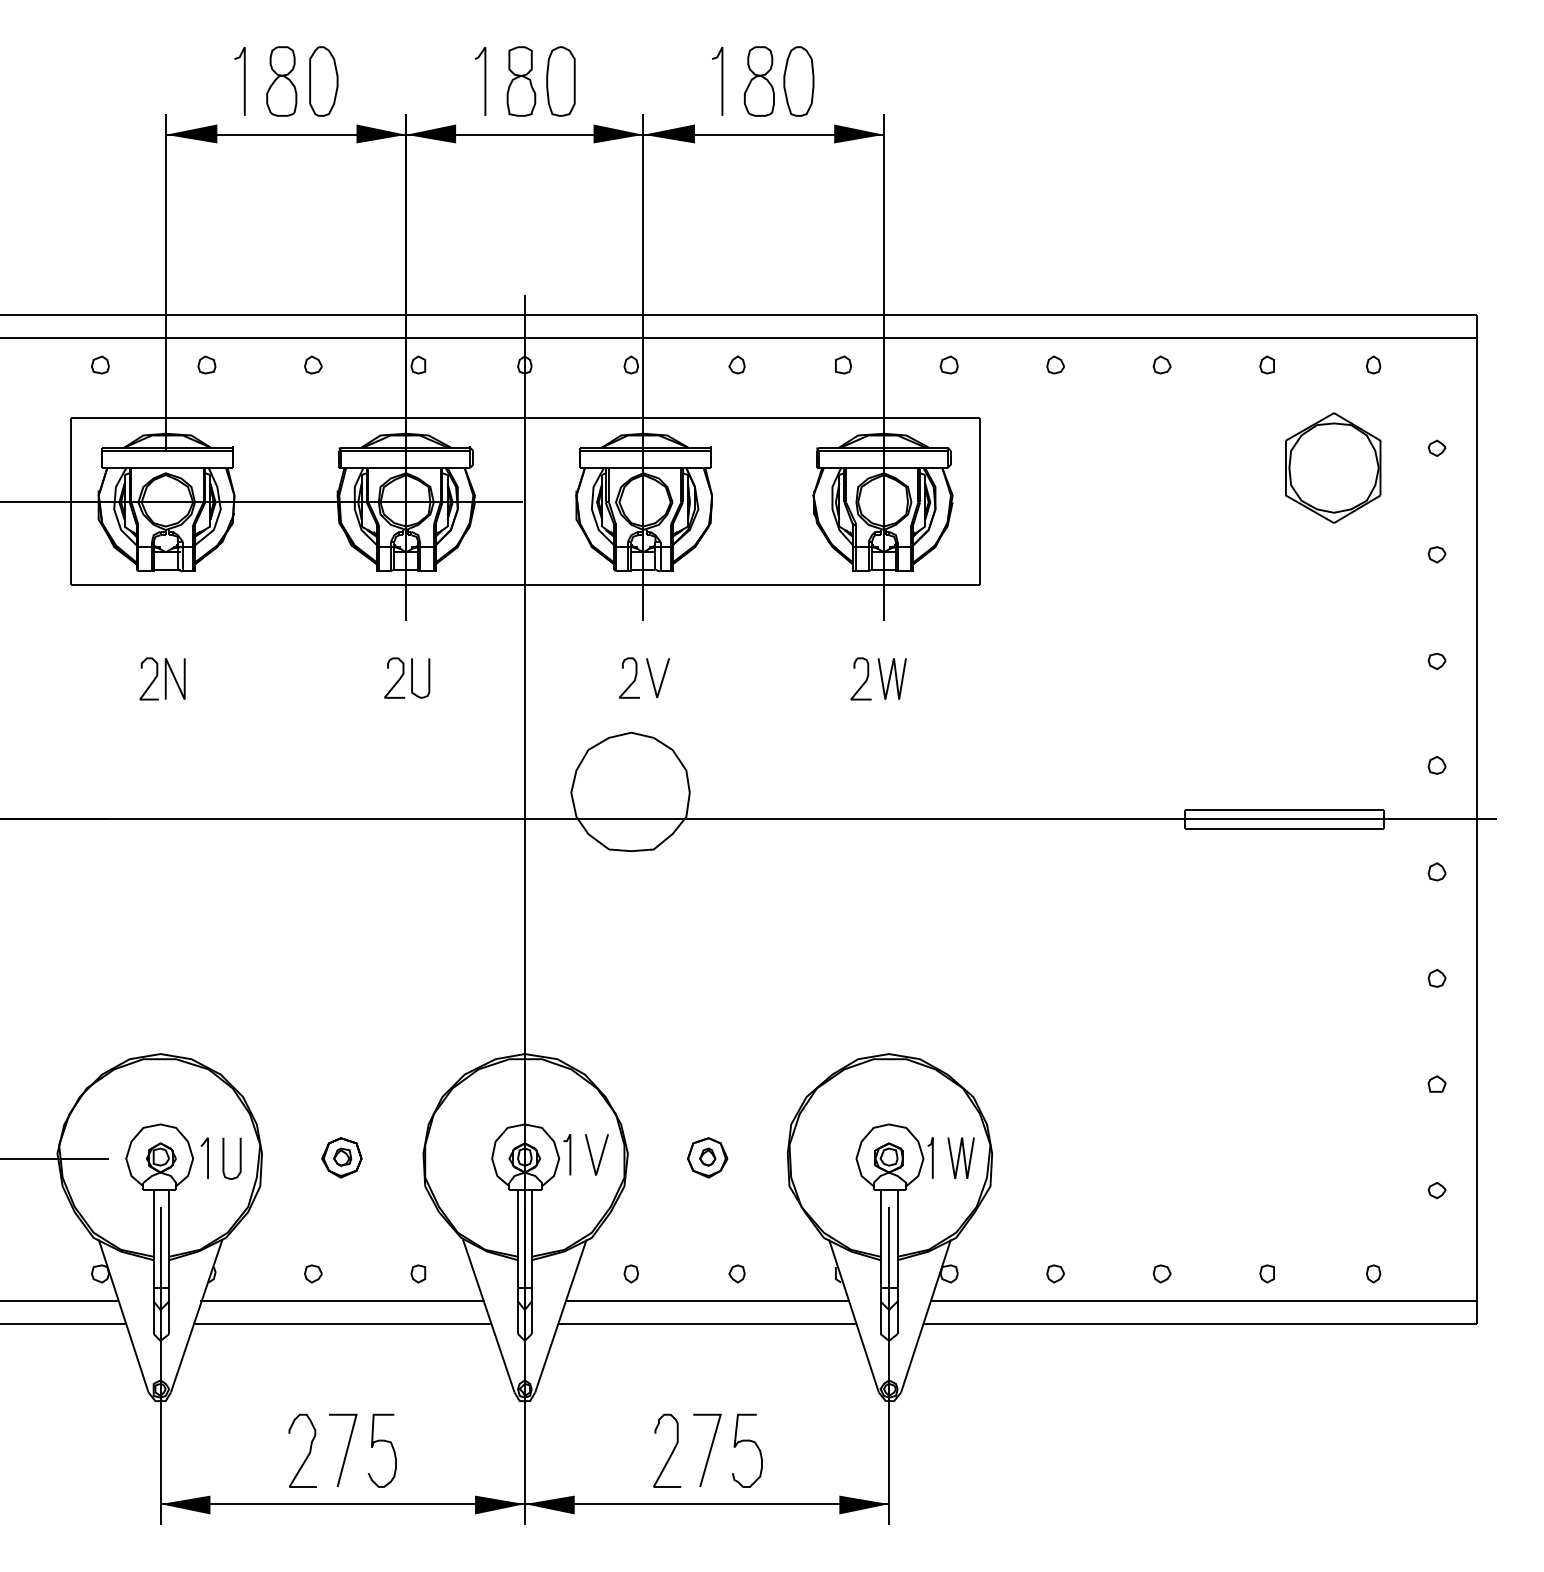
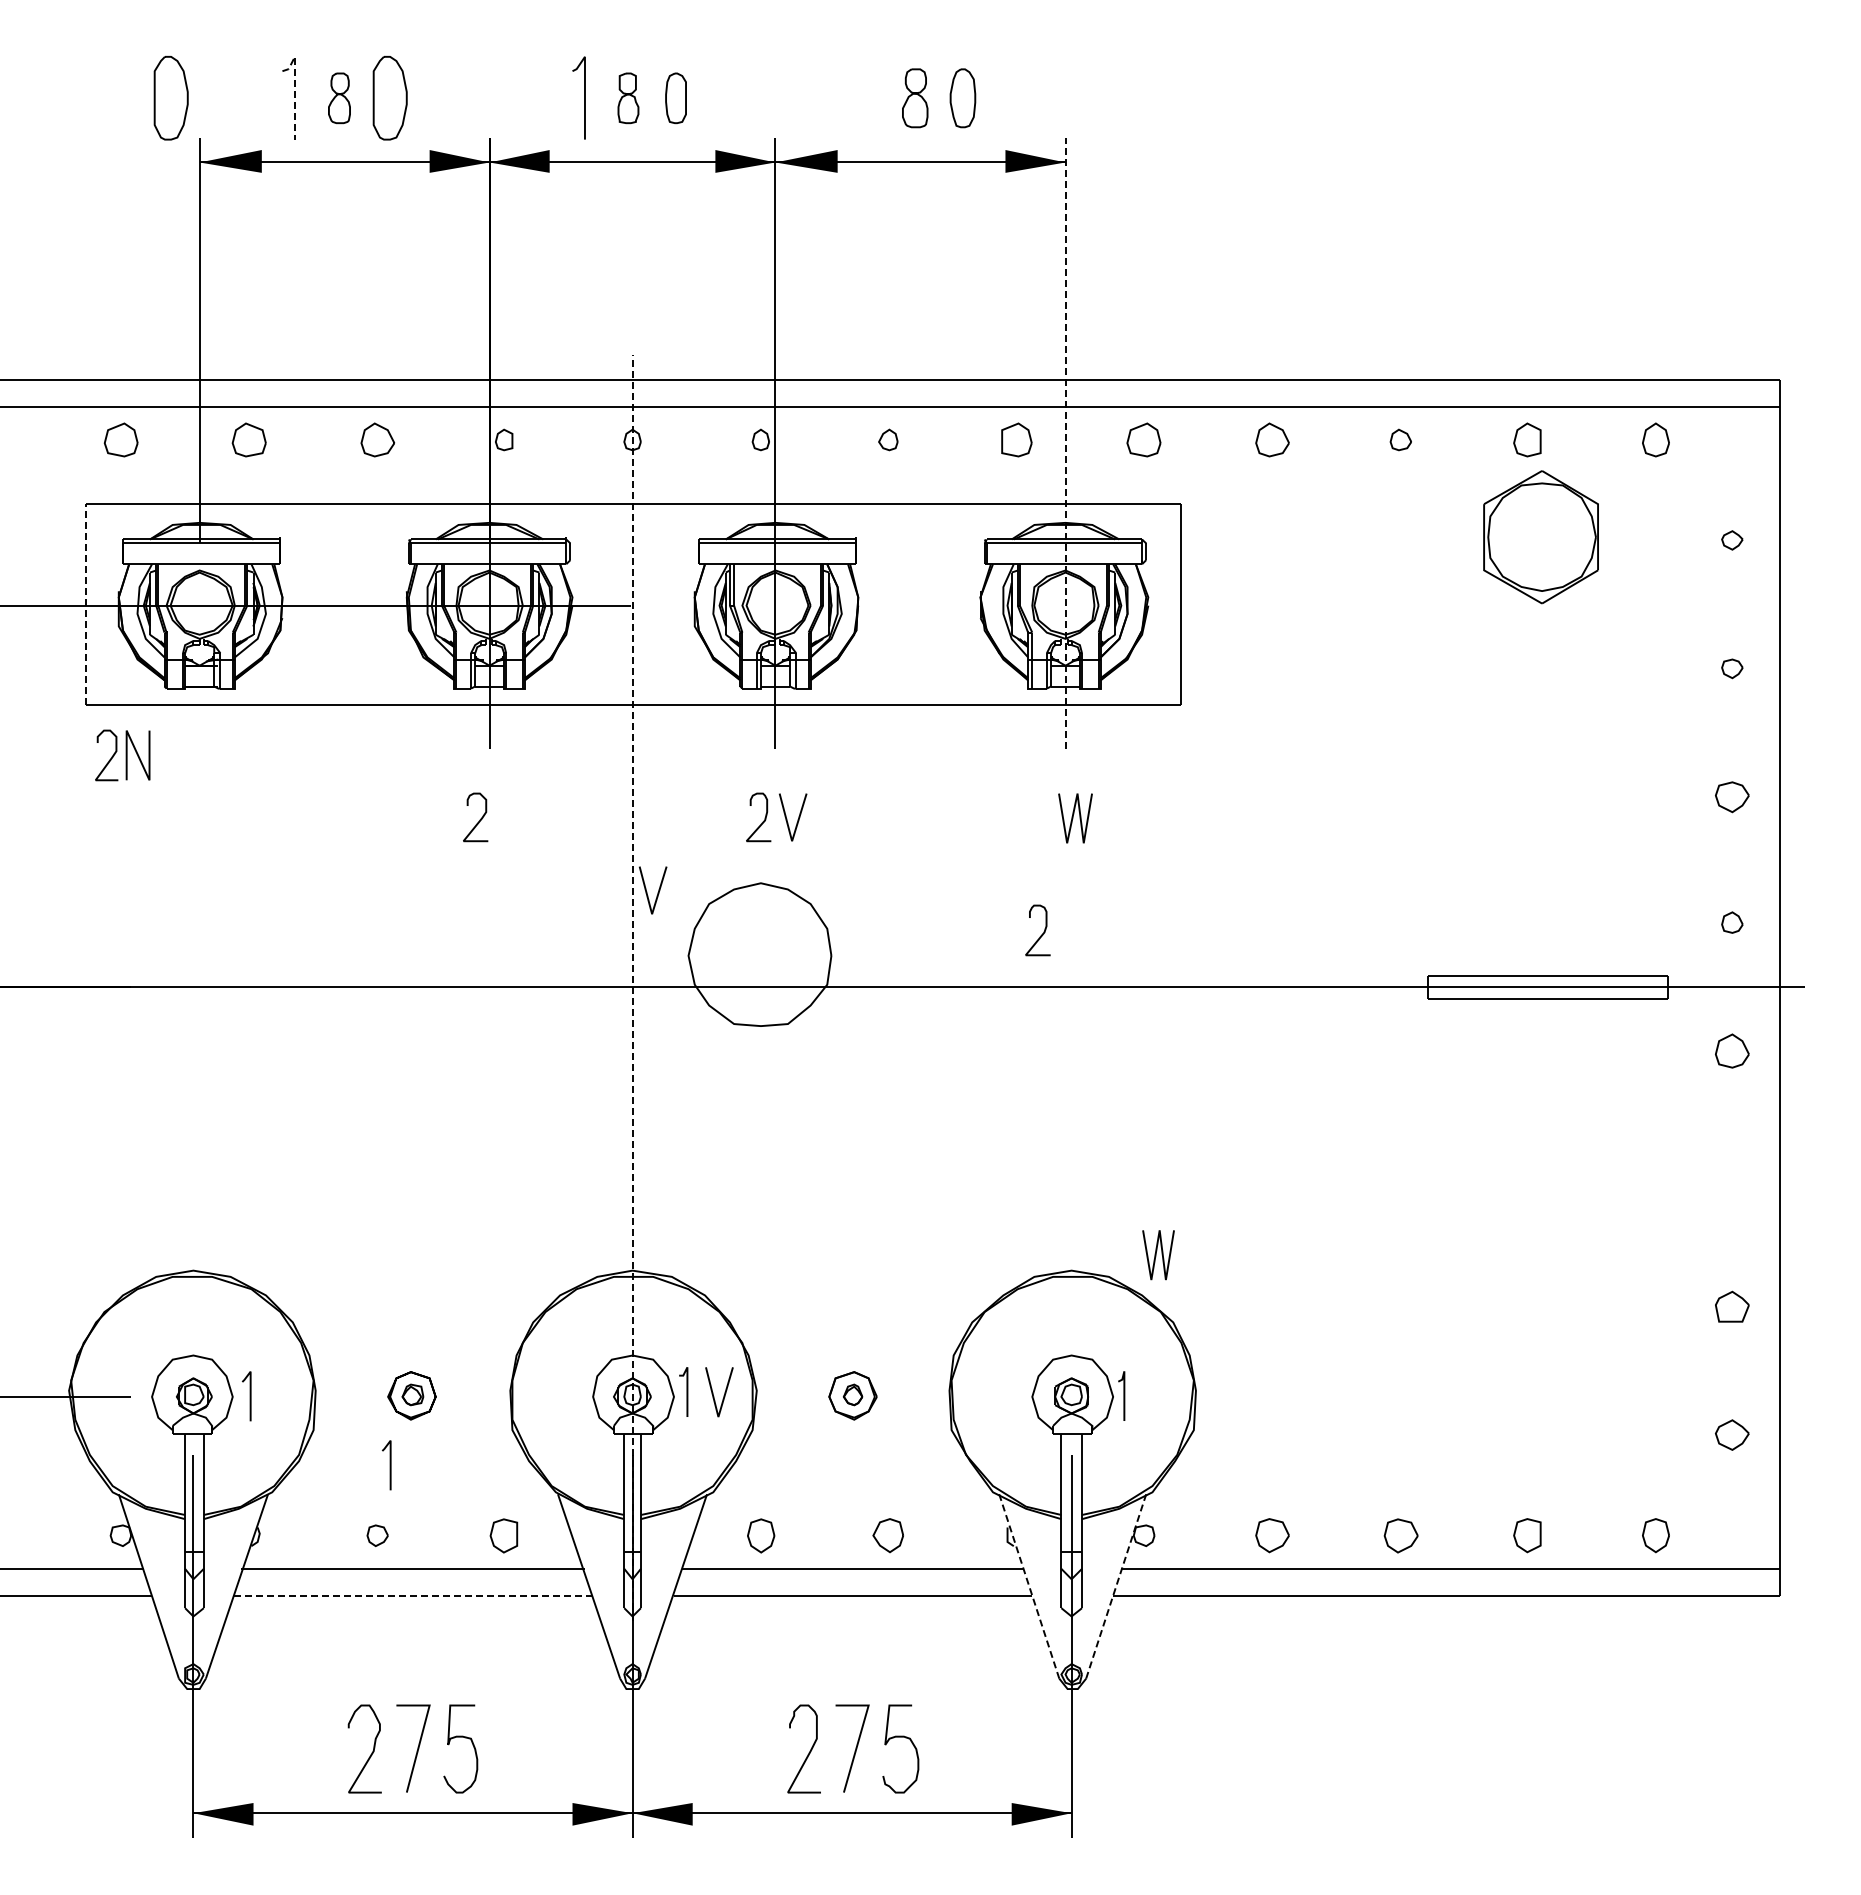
line: (244, 71) -> (294, 86), solid -> dashed
line: (721, 80) -> (869, 97), removed
part: (141, 81) -> (170, 98), added
part: (281, 81) -> (339, 98), size x0.6
part: (521, 81) -> (628, 98), size x0.6
part: (560, 81) -> (675, 98), size x0.6
part: (758, 81) -> (914, 98), size x0.7
part: (798, 81) -> (962, 98), size x0.7
part: (100, 364) -> (120, 439), size x1.6
part: (207, 364) -> (249, 439), size x1.6
part: (313, 364) -> (377, 439), size x1.6
part: (843, 364) -> (1016, 439), size x1.6
part: (949, 364) -> (1144, 439), size x1.6
part: (1055, 364) -> (1272, 439), size x1.6
part: (1267, 364) -> (1527, 439), size x1.6
part: (1373, 364) -> (1655, 439), size x1.6
line: (883, 367) -> (1065, 443), solid -> dashed
part: (1332, 468) -> (1540, 537), moved
line: (71, 501) -> (85, 604), solid -> dashed
part: (1437, 661) -> (1732, 797), size x1.6
part: (162, 678) -> (122, 755), moved
curve: (412, 678) -> (497, 817), removed
curve: (864, 682) -> (1041, 934), moved
line: (545, 740) -> (657, 892), added
line: (524, 819) -> (632, 987), solid -> dashed
part: (1437, 871) -> (1732, 1050), size x1.6
part: (1437, 978) -> (1732, 1179), removed
part: (1437, 1083) -> (1732, 1306), size x1.6
curve: (224, 1158) -> (270, 1396), removed
line: (959, 1158) -> (1156, 1255), moved
part: (1437, 1190) -> (1732, 1435), size x1.6
line: (323, 1215) -> (389, 1465), added
part: (418, 1273) -> (504, 1535), size x1.6
part: (630, 1273) -> (760, 1535), size x1.6
part: (737, 1273) -> (888, 1535), size x1.6
part: (1055, 1273) -> (1272, 1535), size x1.6
part: (1161, 1273) -> (1400, 1535), size x1.6
part: (1267, 1273) -> (1527, 1535), size x1.6
part: (1373, 1273) -> (1655, 1535), size x1.6
line: (854, 1316) -> (1029, 1586), solid -> dashed
line: (926, 1316) -> (1116, 1586), solid -> dashed
line: (342, 1323) -> (412, 1595), solid -> dashed

